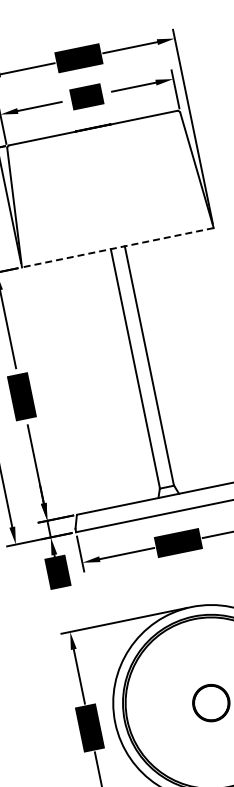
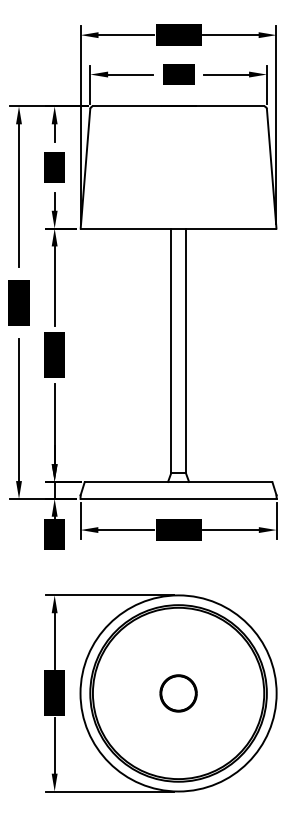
line: (117, 247) -> (178, 228), dashed -> solid

